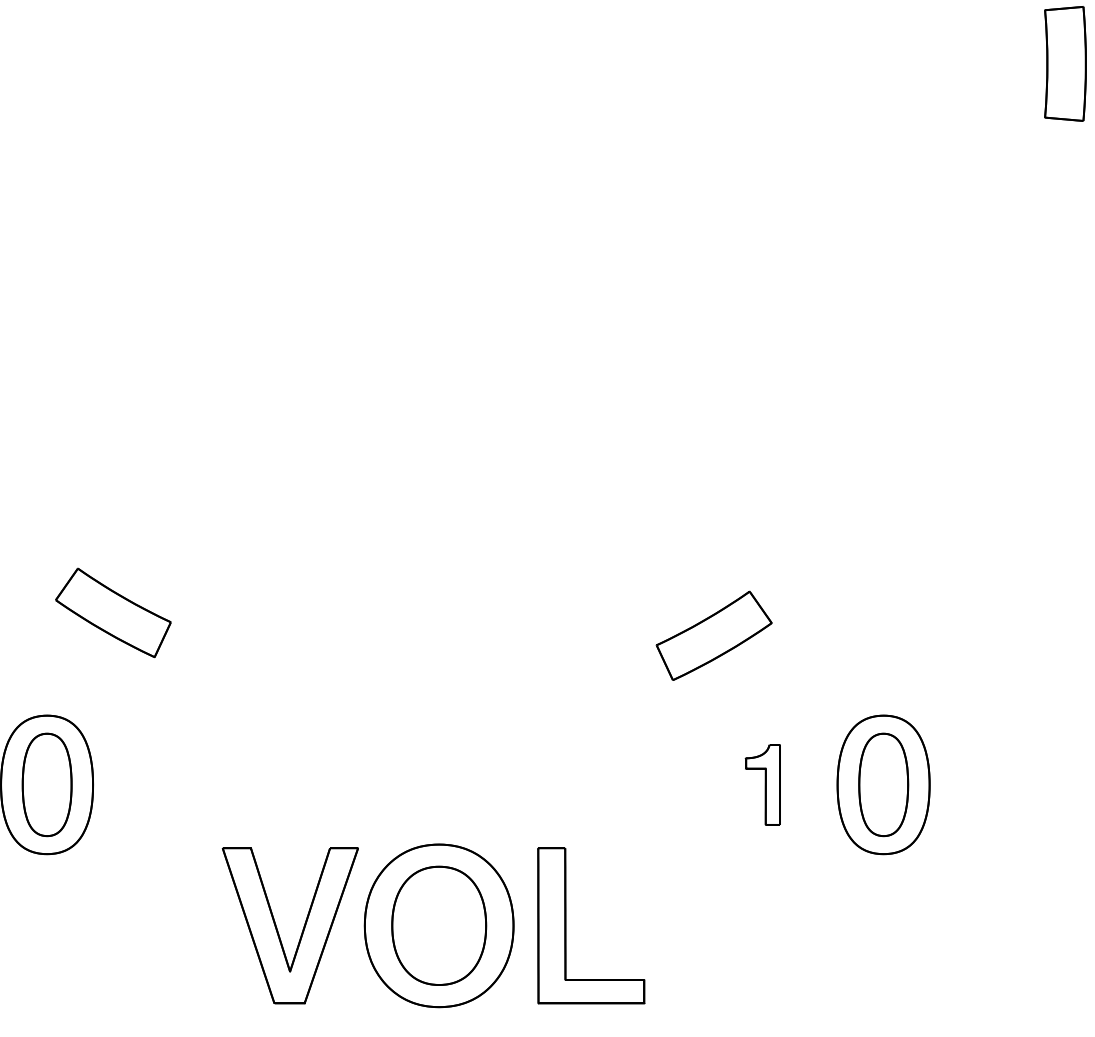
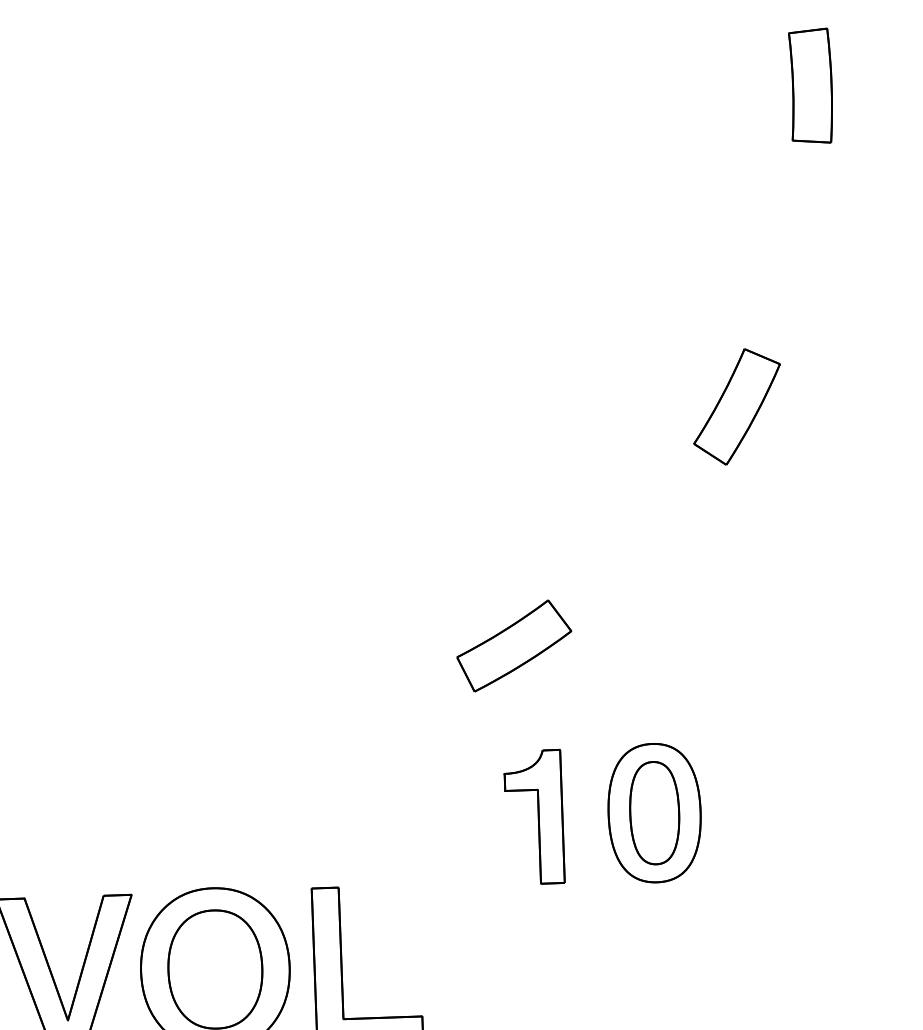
part: (980, 381) -> (737, 406), added
part: (713, 635) -> (513, 645), moved
part: (762, 784) -> (533, 816), size x1.67

